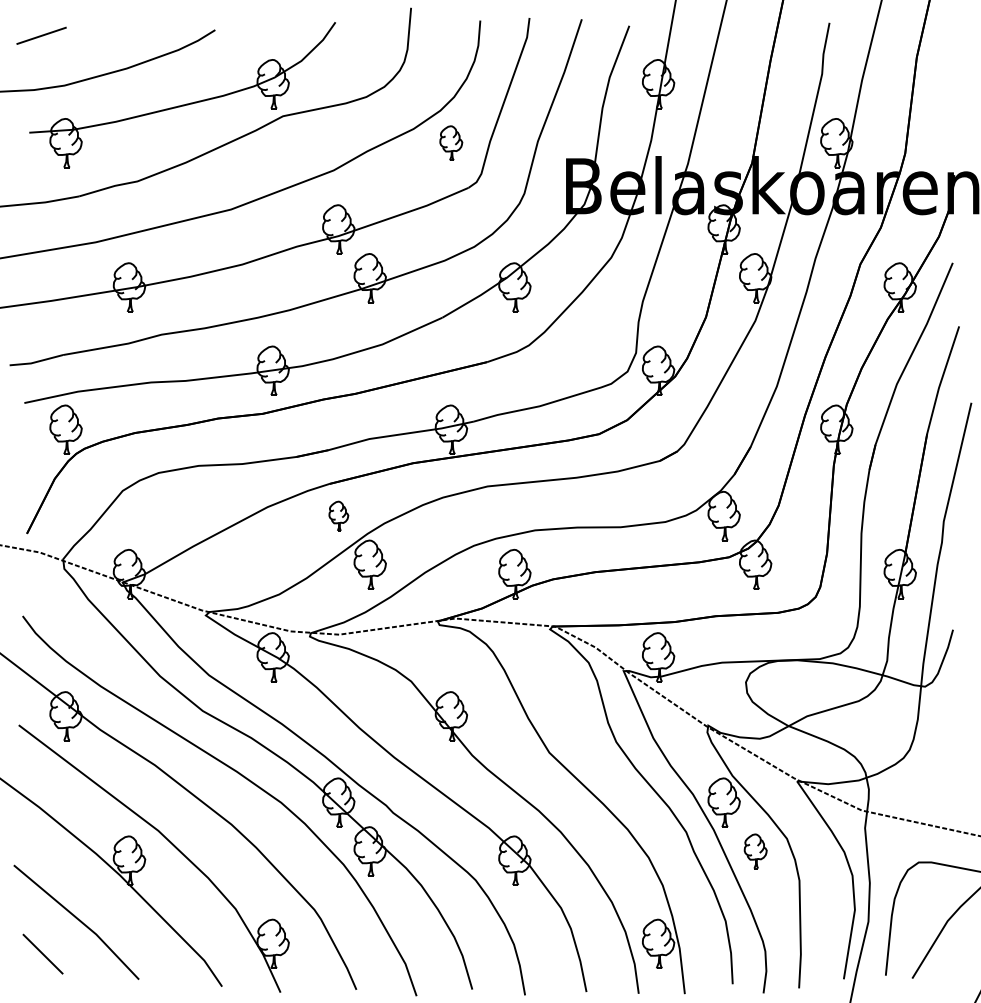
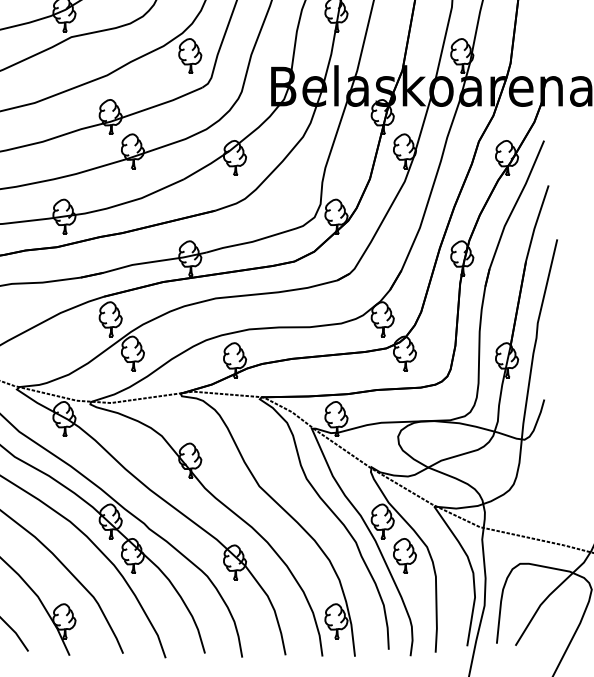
part: (450, 143) -> (189, 56), size x1.43
part: (338, 516) -> (110, 319), size x1.67
part: (755, 851) -> (404, 556), size x1.43

